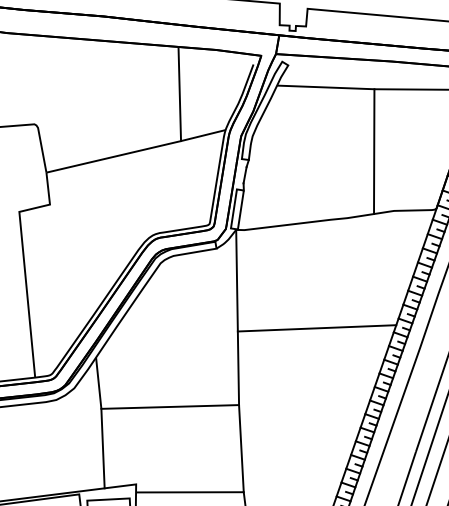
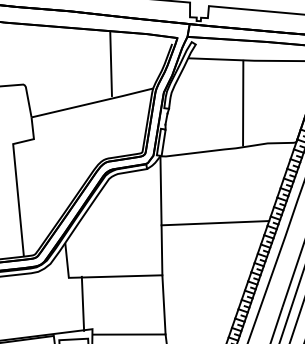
line: (178, 93) -> (110, 63), moved
line: (374, 150) -> (243, 102), moved
line: (102, 448) -> (82, 303), moved

